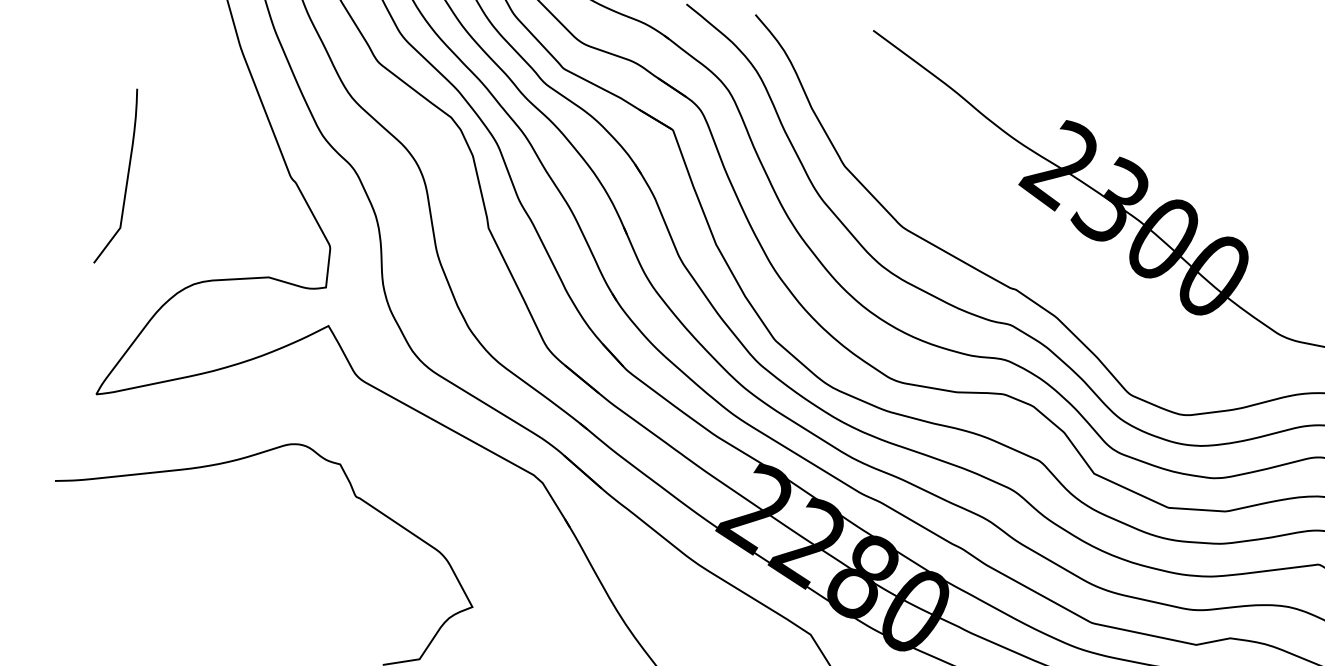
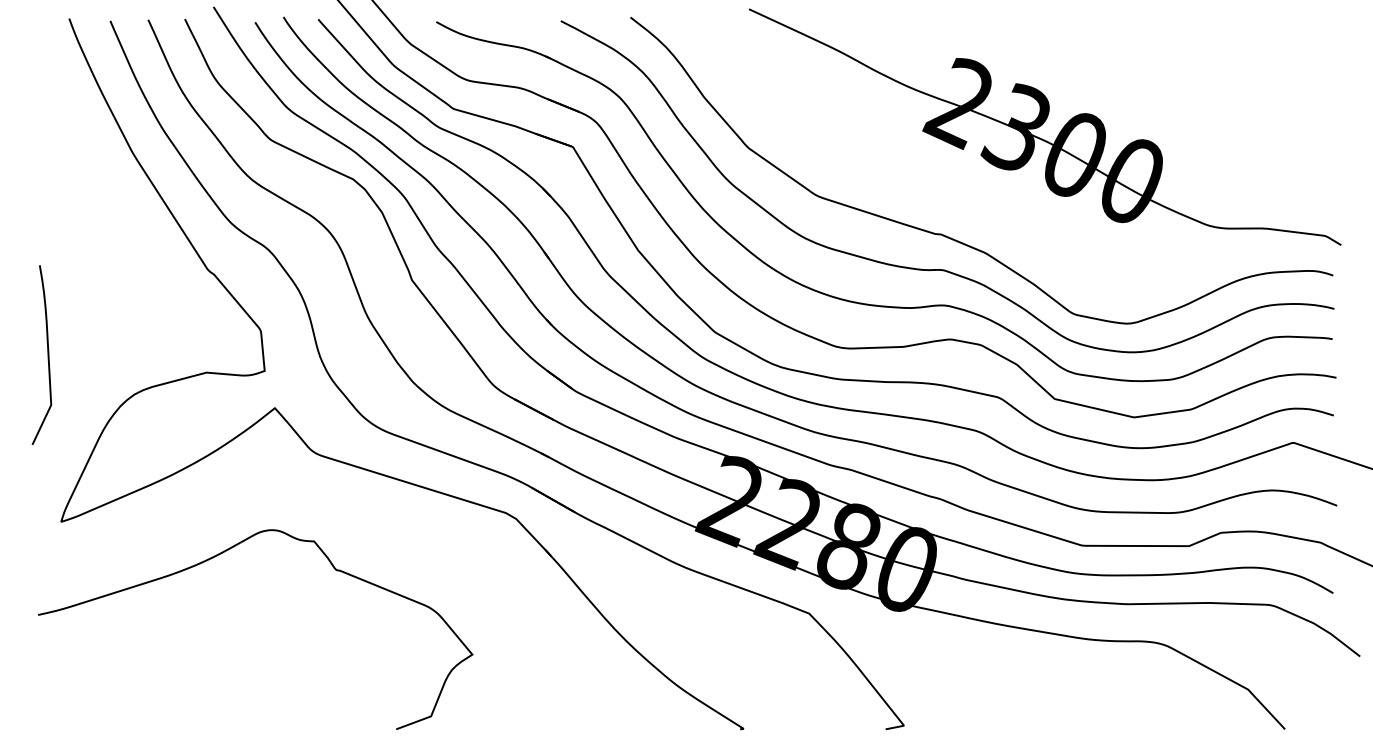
curve: (126, 177) -> (47, 354), moved

